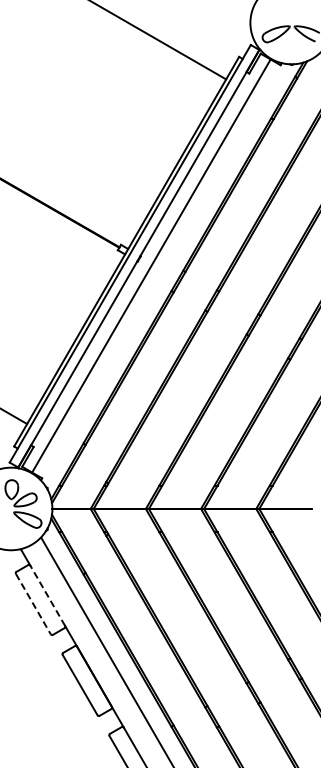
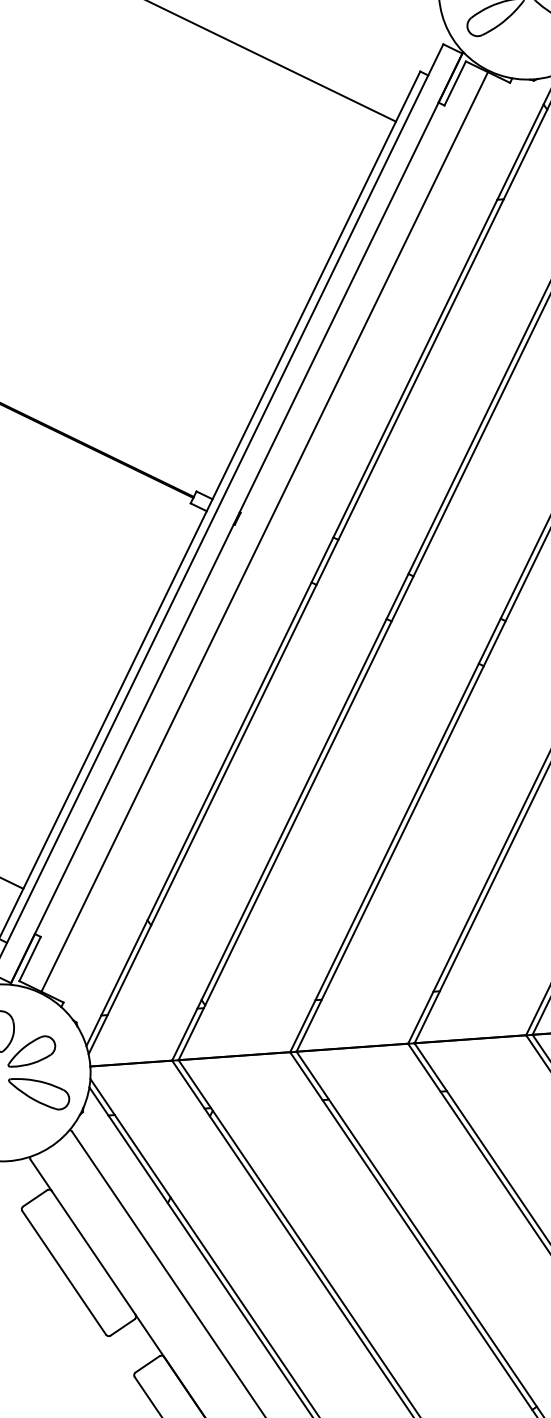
line: (47, 595) -> (93, 1252), dashed -> solid
line: (33, 604) -> (64, 1273), dashed -> solid

